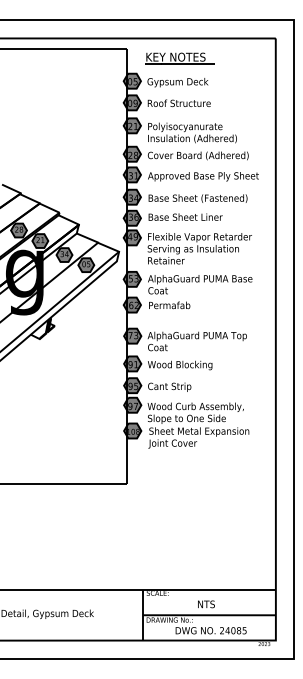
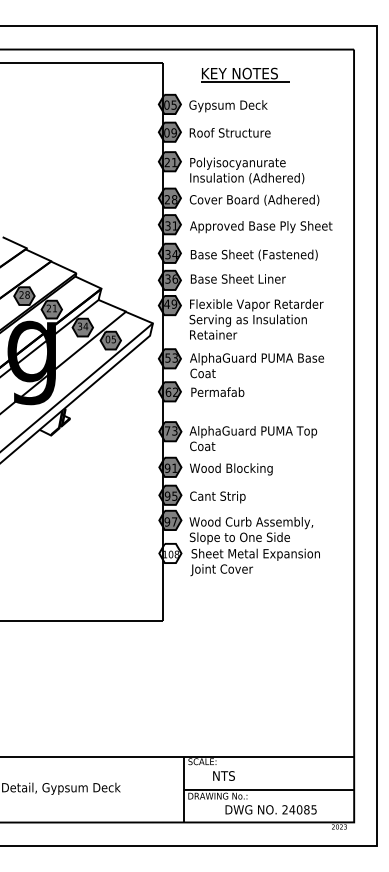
part: (180, 57) -> (245, 74), moved
fill: (132, 431) -> (170, 553), removed
text: (206, 603) -> (223, 775), moved

